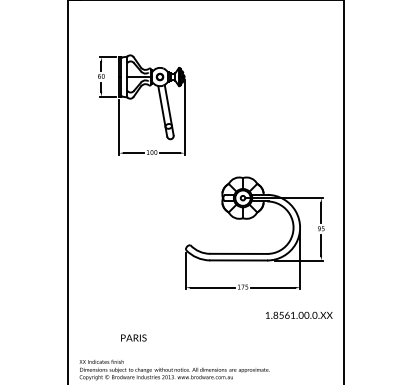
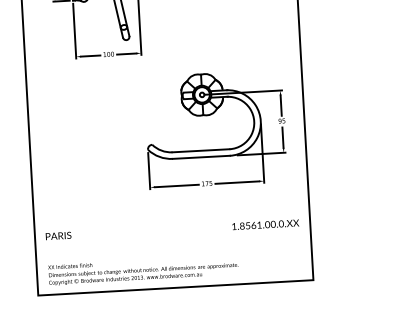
text: (299, 314) -> (265, 223), moved
text: (133, 337) -> (58, 235), moved

